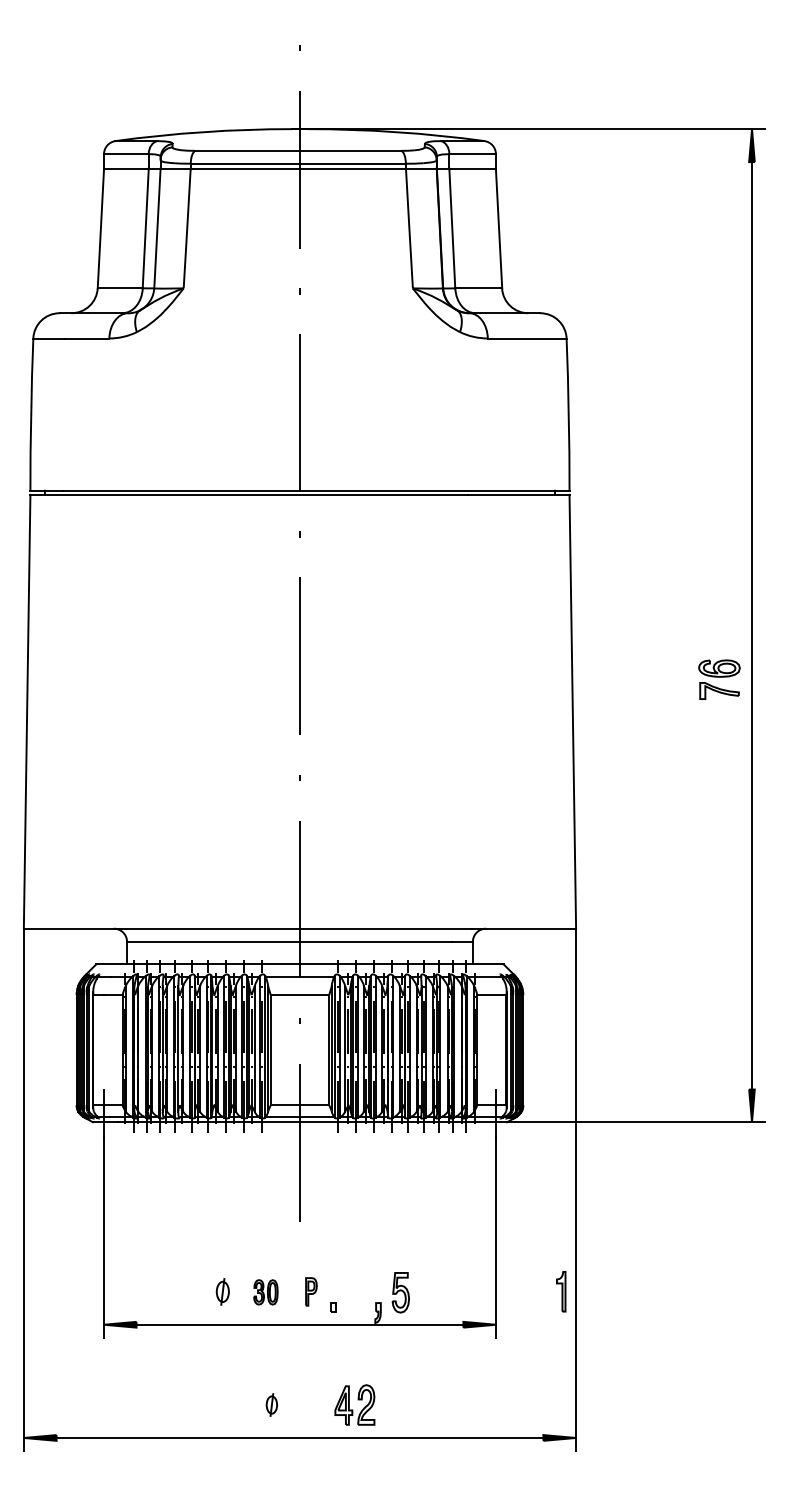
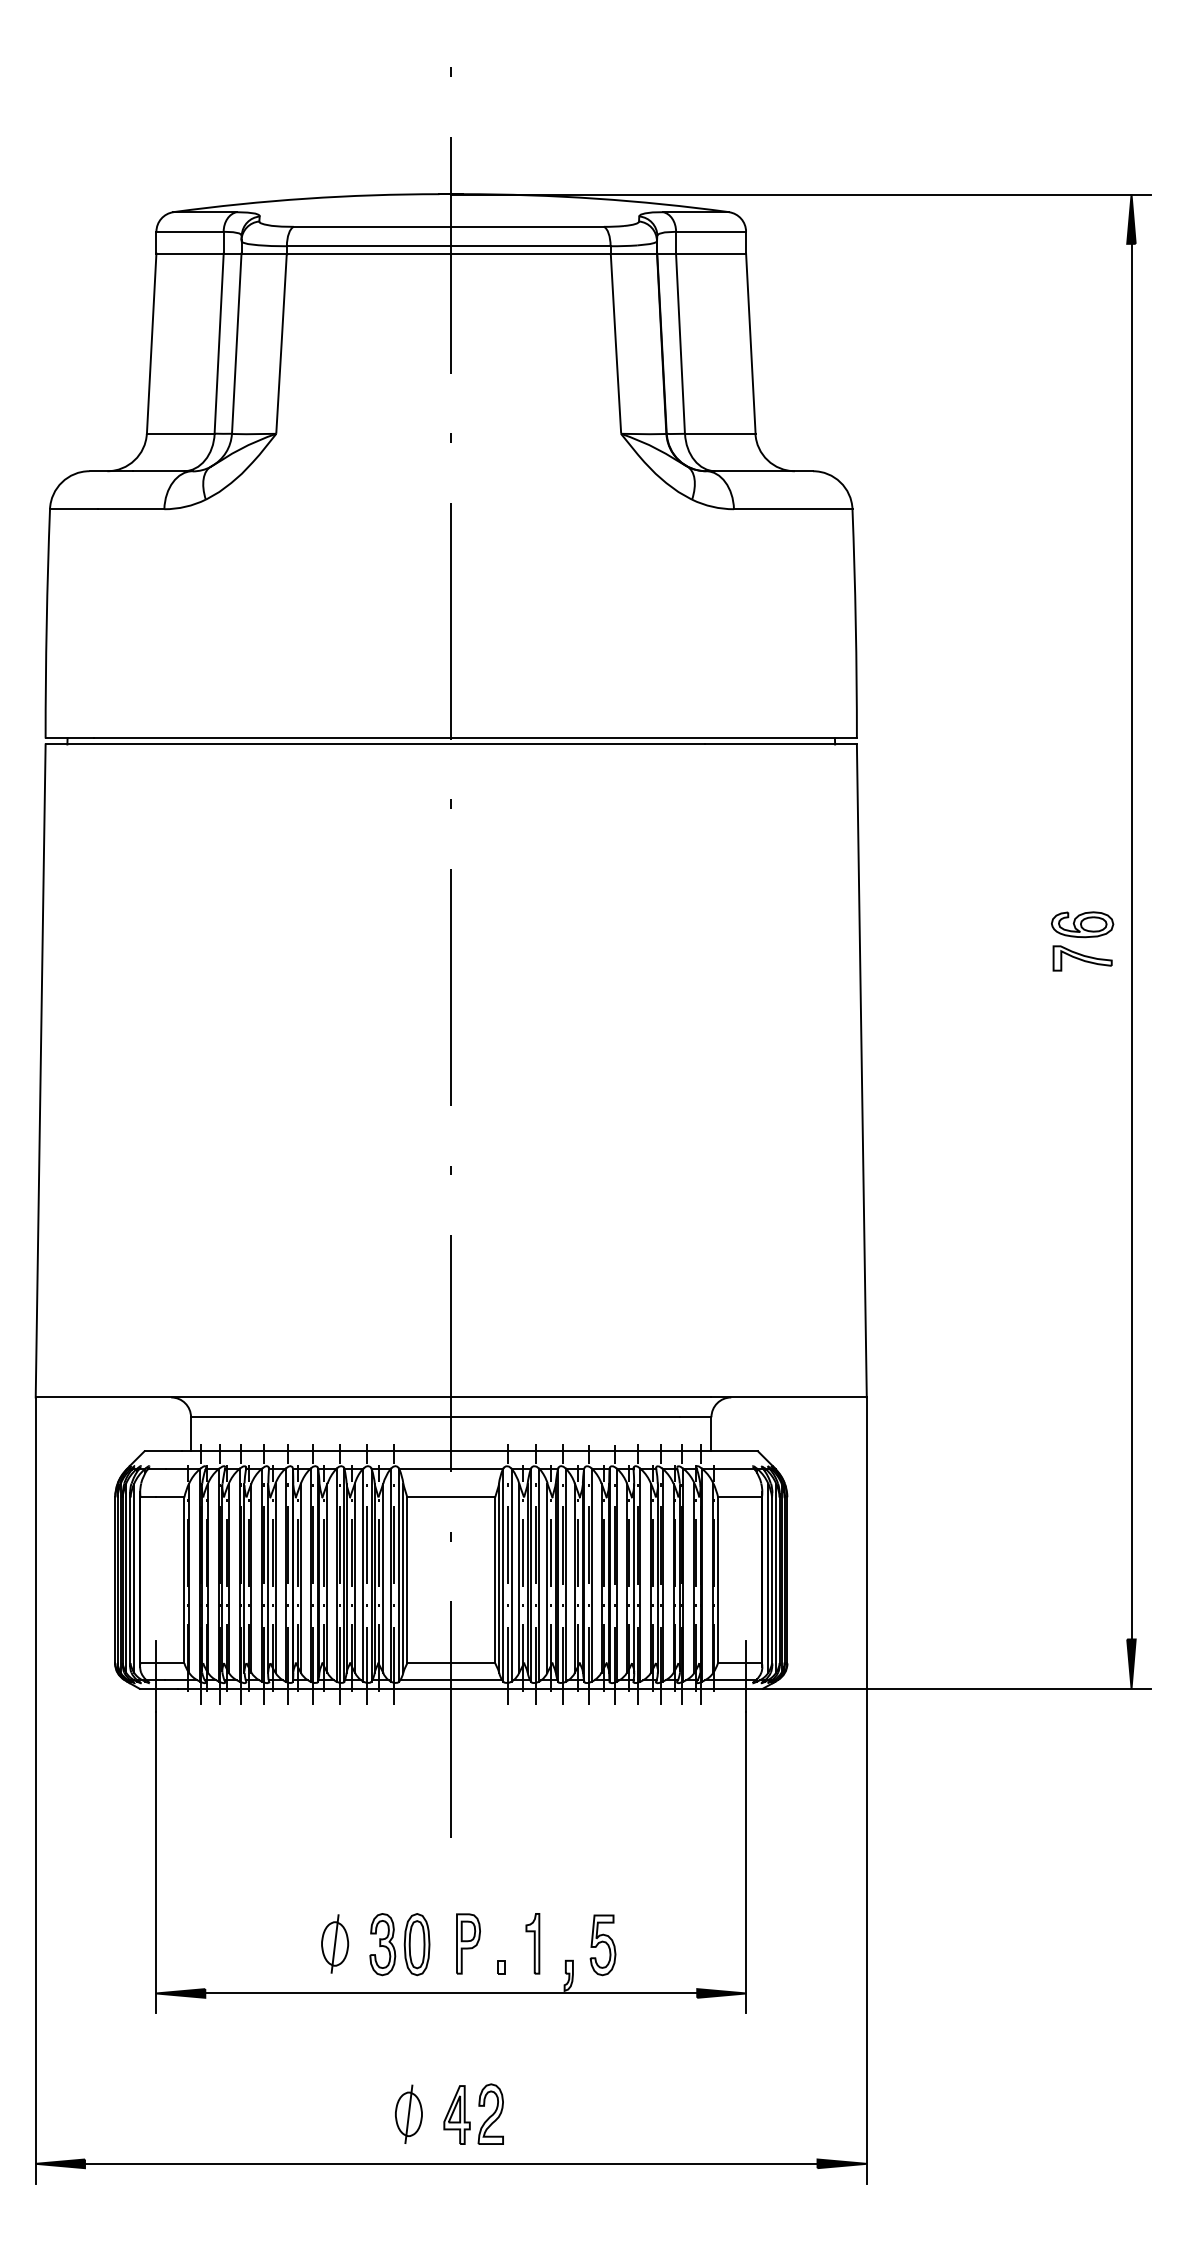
part: (719, 679) -> (1082, 941), moved
part: (222, 1291) -> (334, 1943), size x1.43
part: (311, 1291) -> (468, 1943), size x1.43
part: (561, 1291) -> (533, 1943), moved
part: (265, 1292) -> (399, 1944), size x1.67
part: (271, 1404) -> (408, 2113), size x1.67
part: (354, 1404) -> (473, 2113), moved

